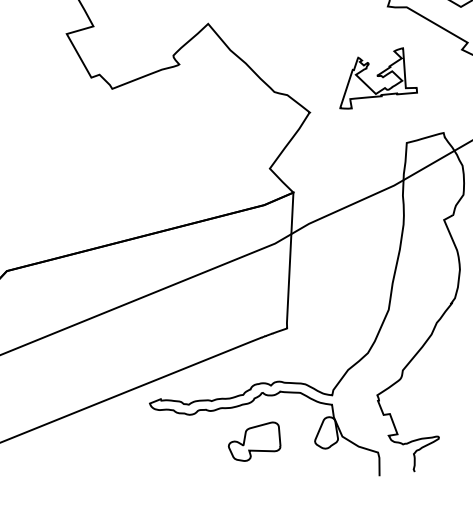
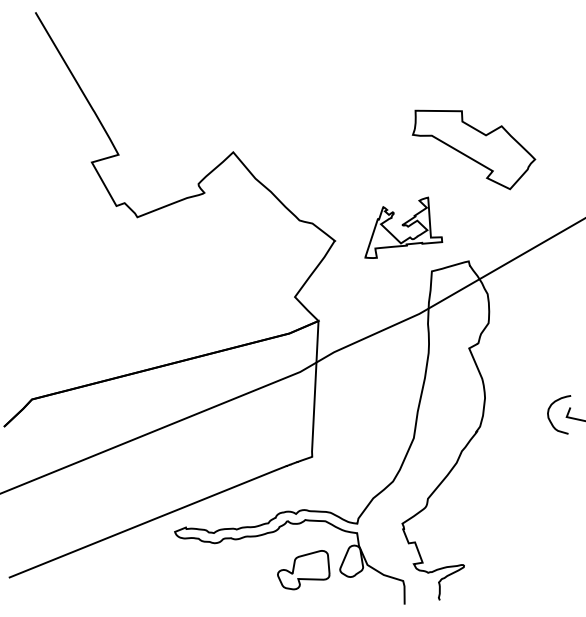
part: (378, 78) -> (403, 227), moved
part: (254, 442) -> (303, 570), moved

